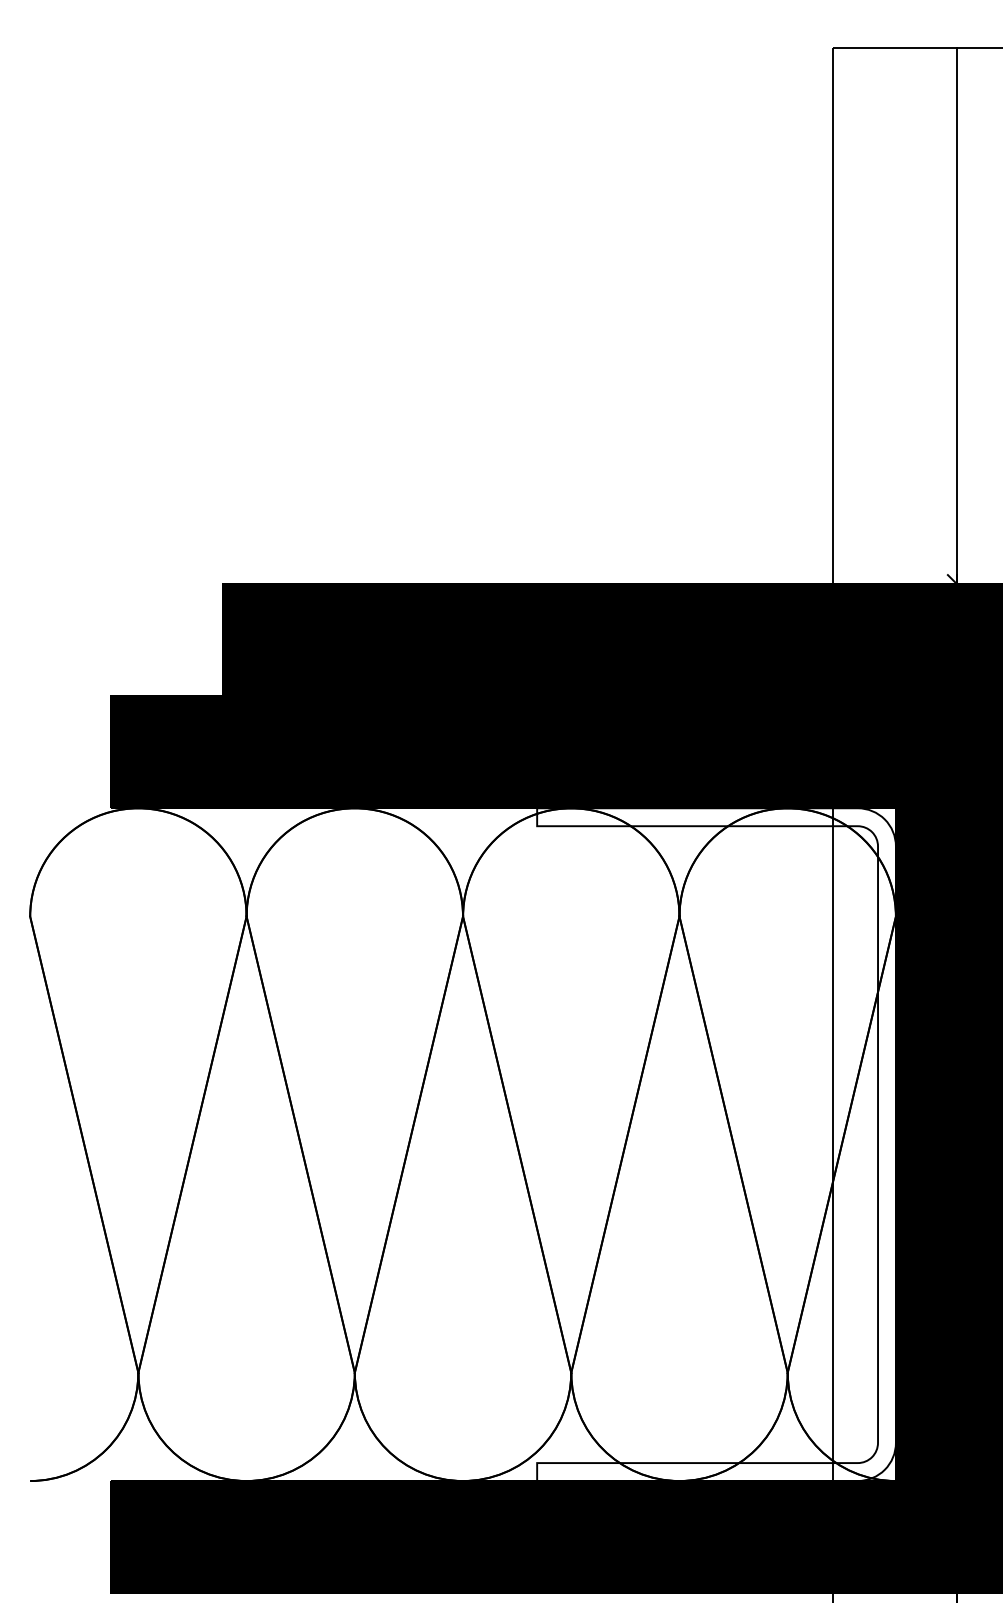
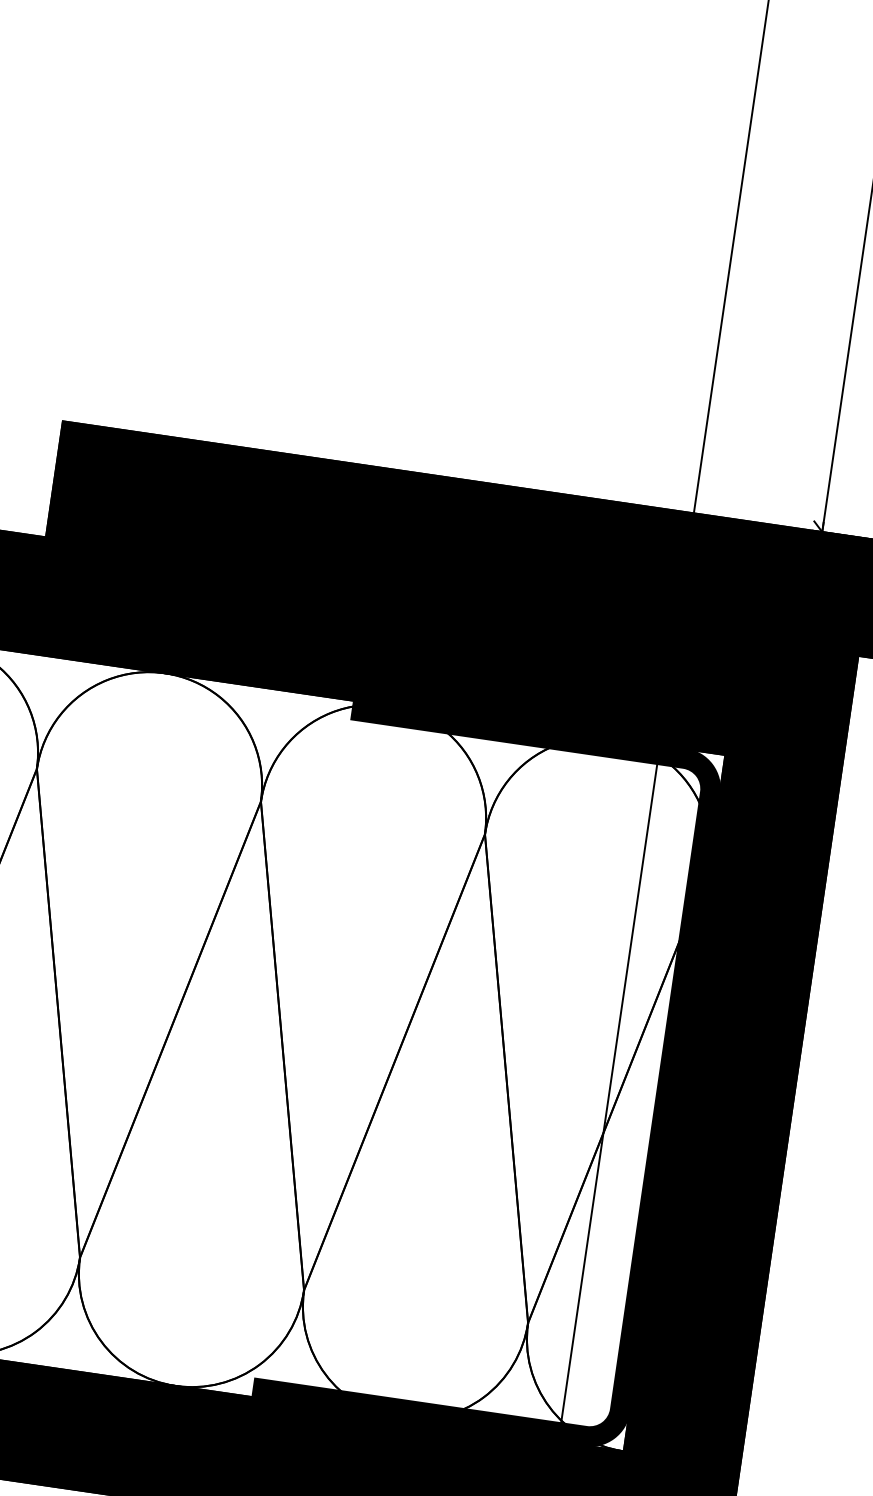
fill: (716, 1144) -> (488, 1075), added

